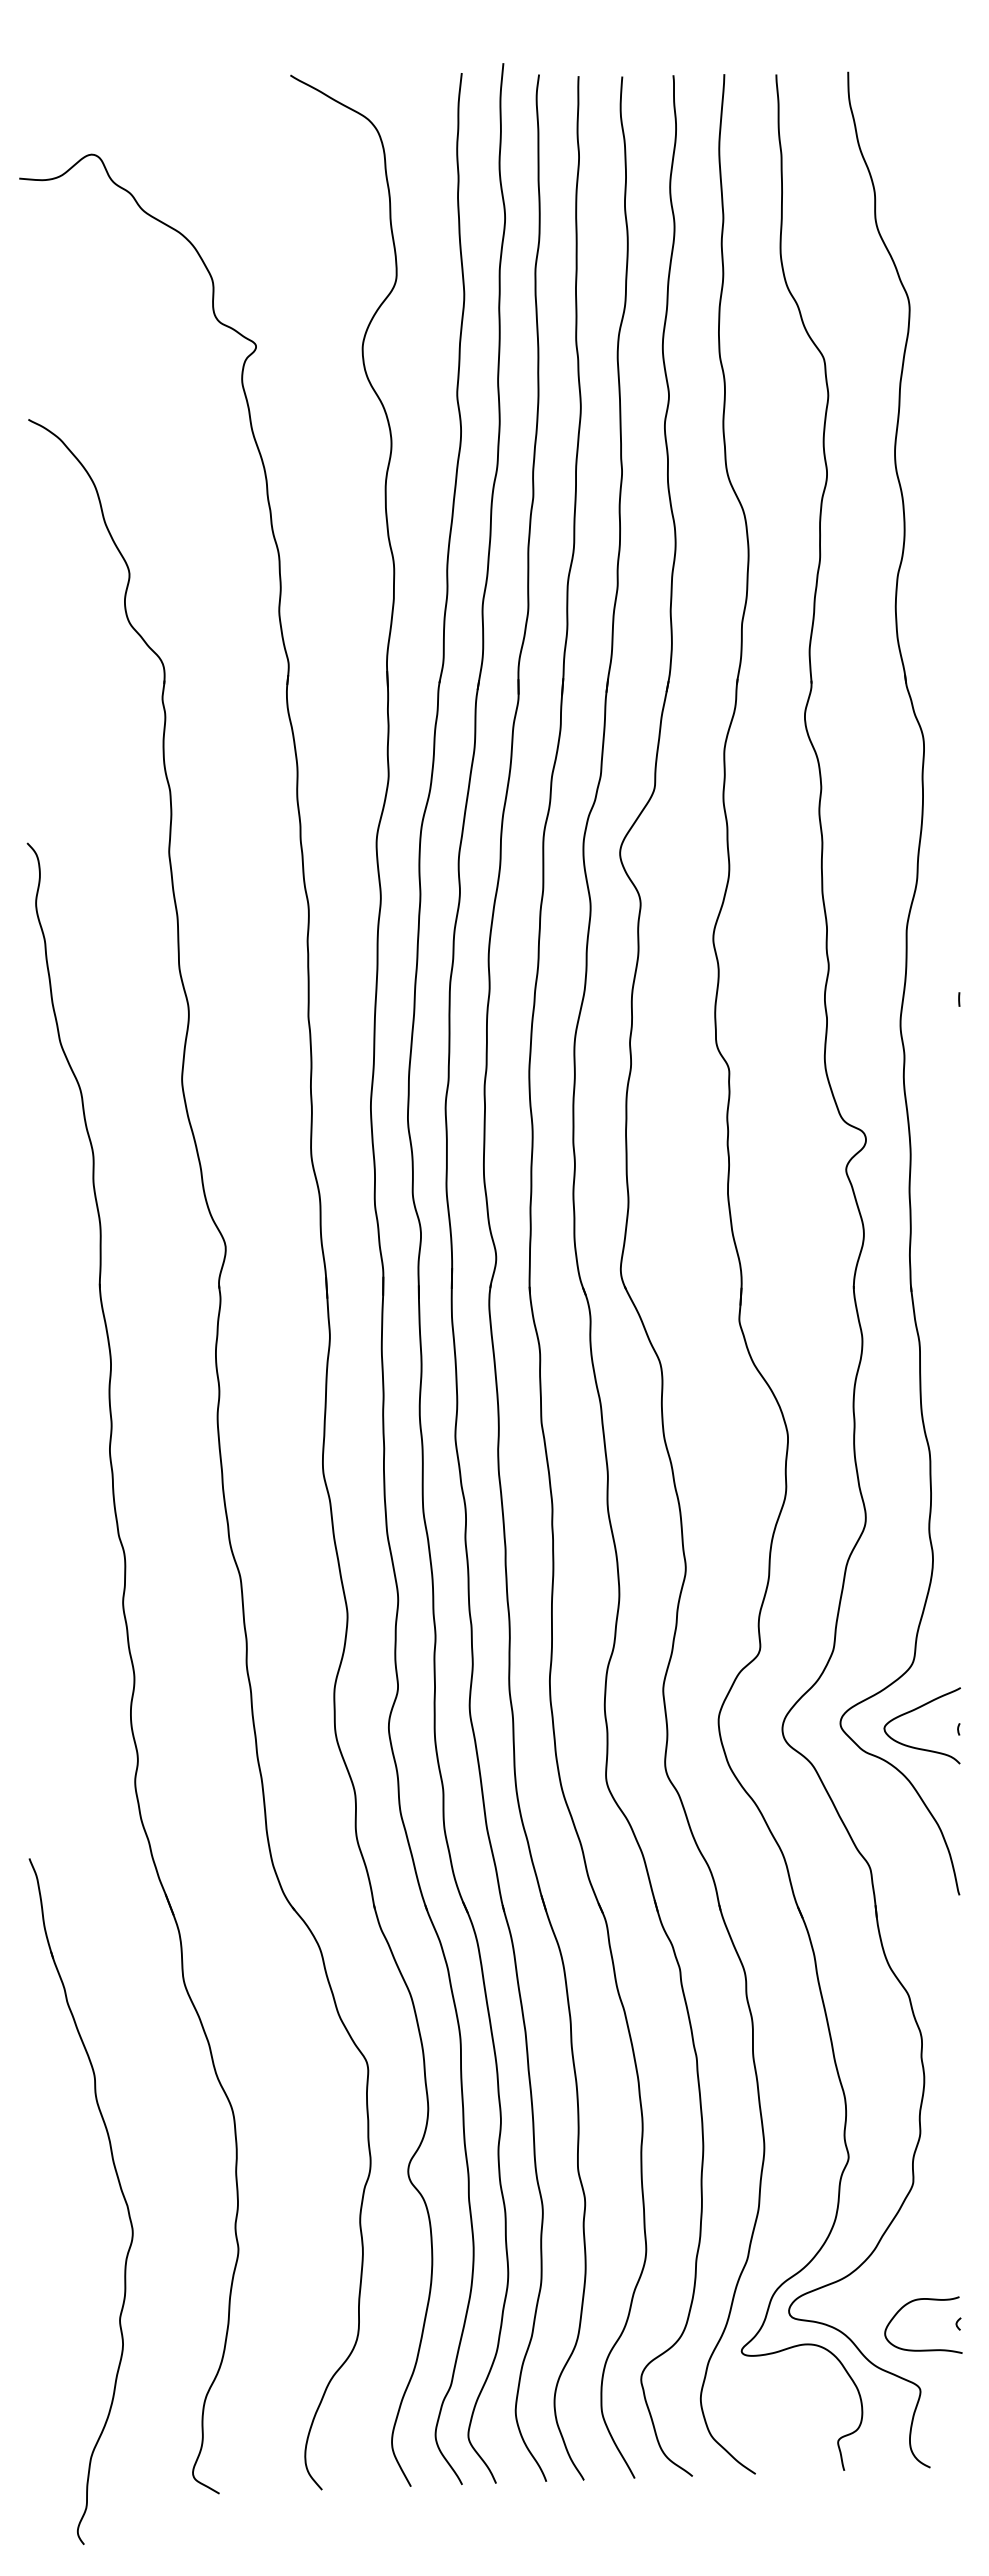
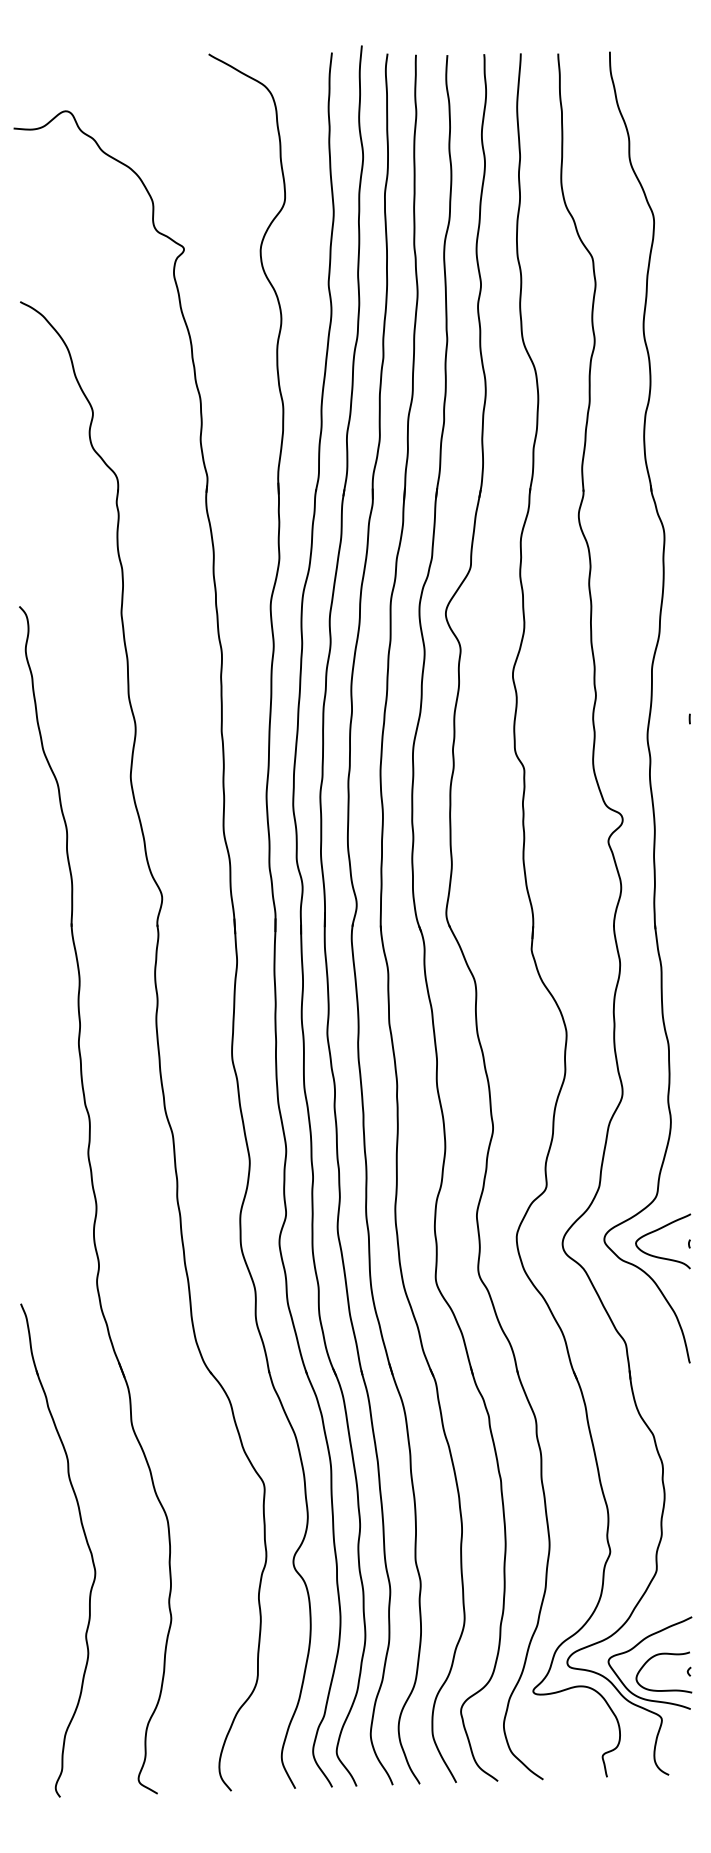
part: (119, 2187) -> (85, 1540), moved
curve: (883, 2290) -> (635, 1647), added

